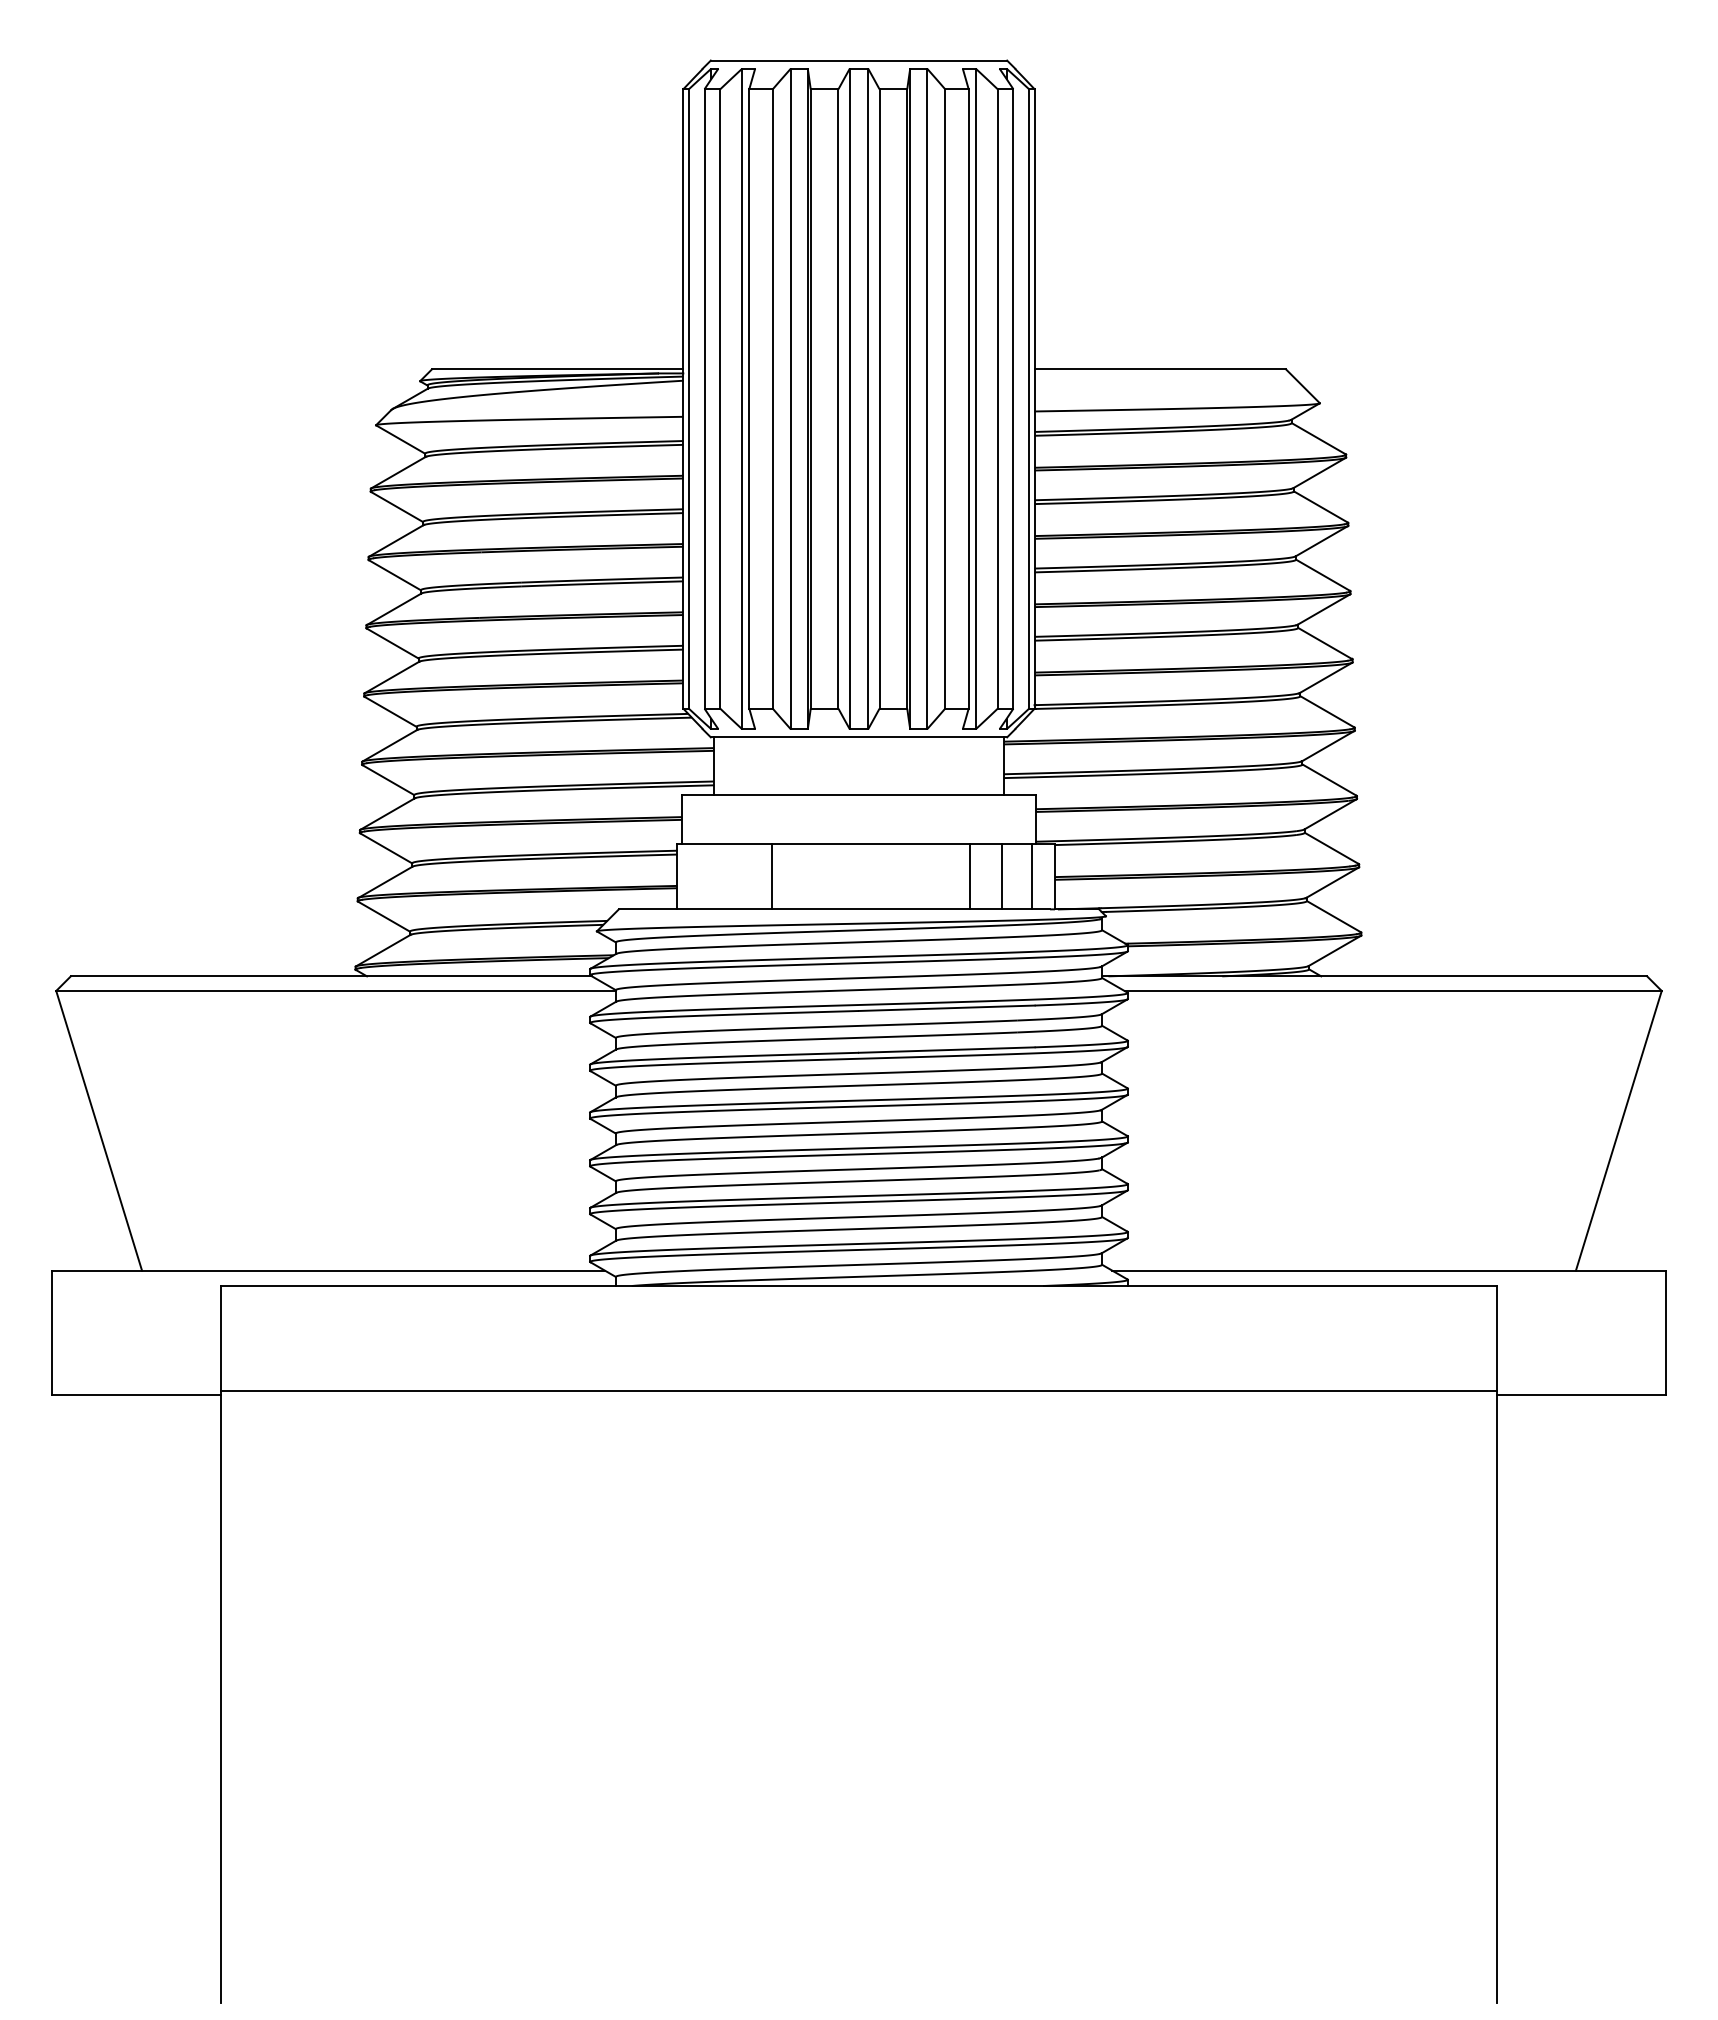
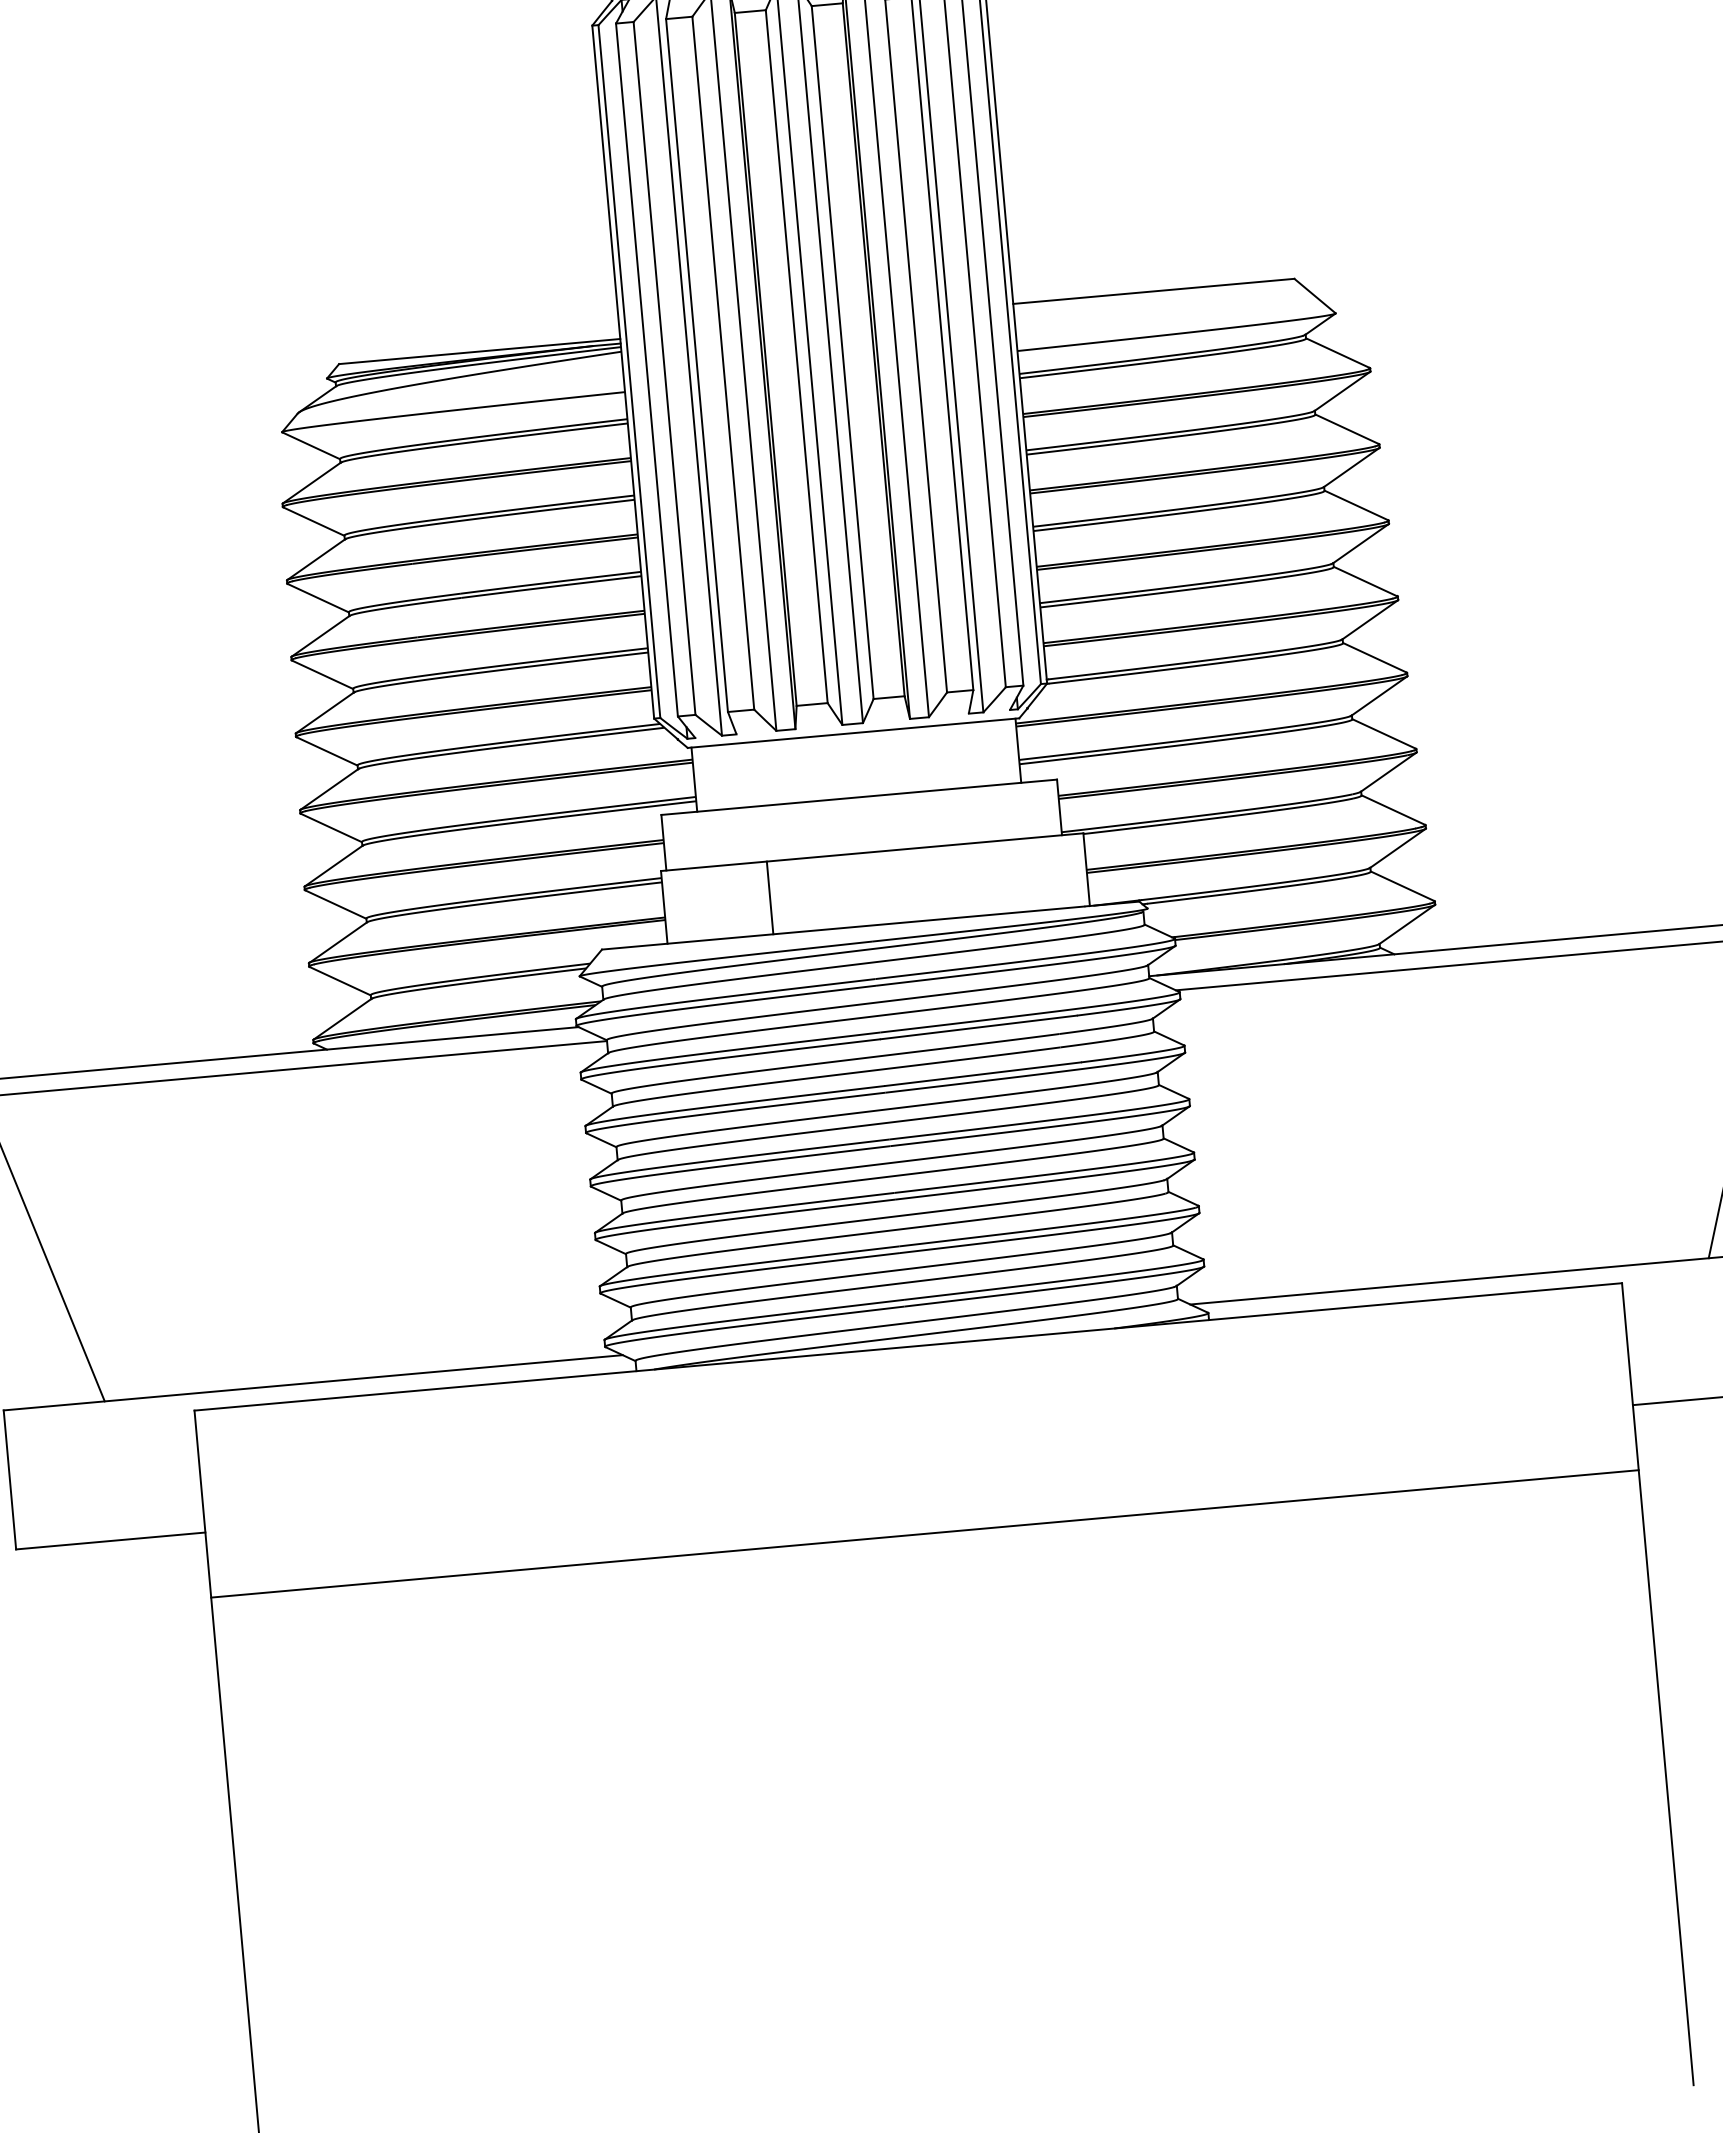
line: (969, 876) -> (991, 877), removed
line: (1001, 876) -> (1026, 874), removed
line: (1032, 876) -> (1061, 871), removed
line: (858, 1391) -> (924, 1534), moved

